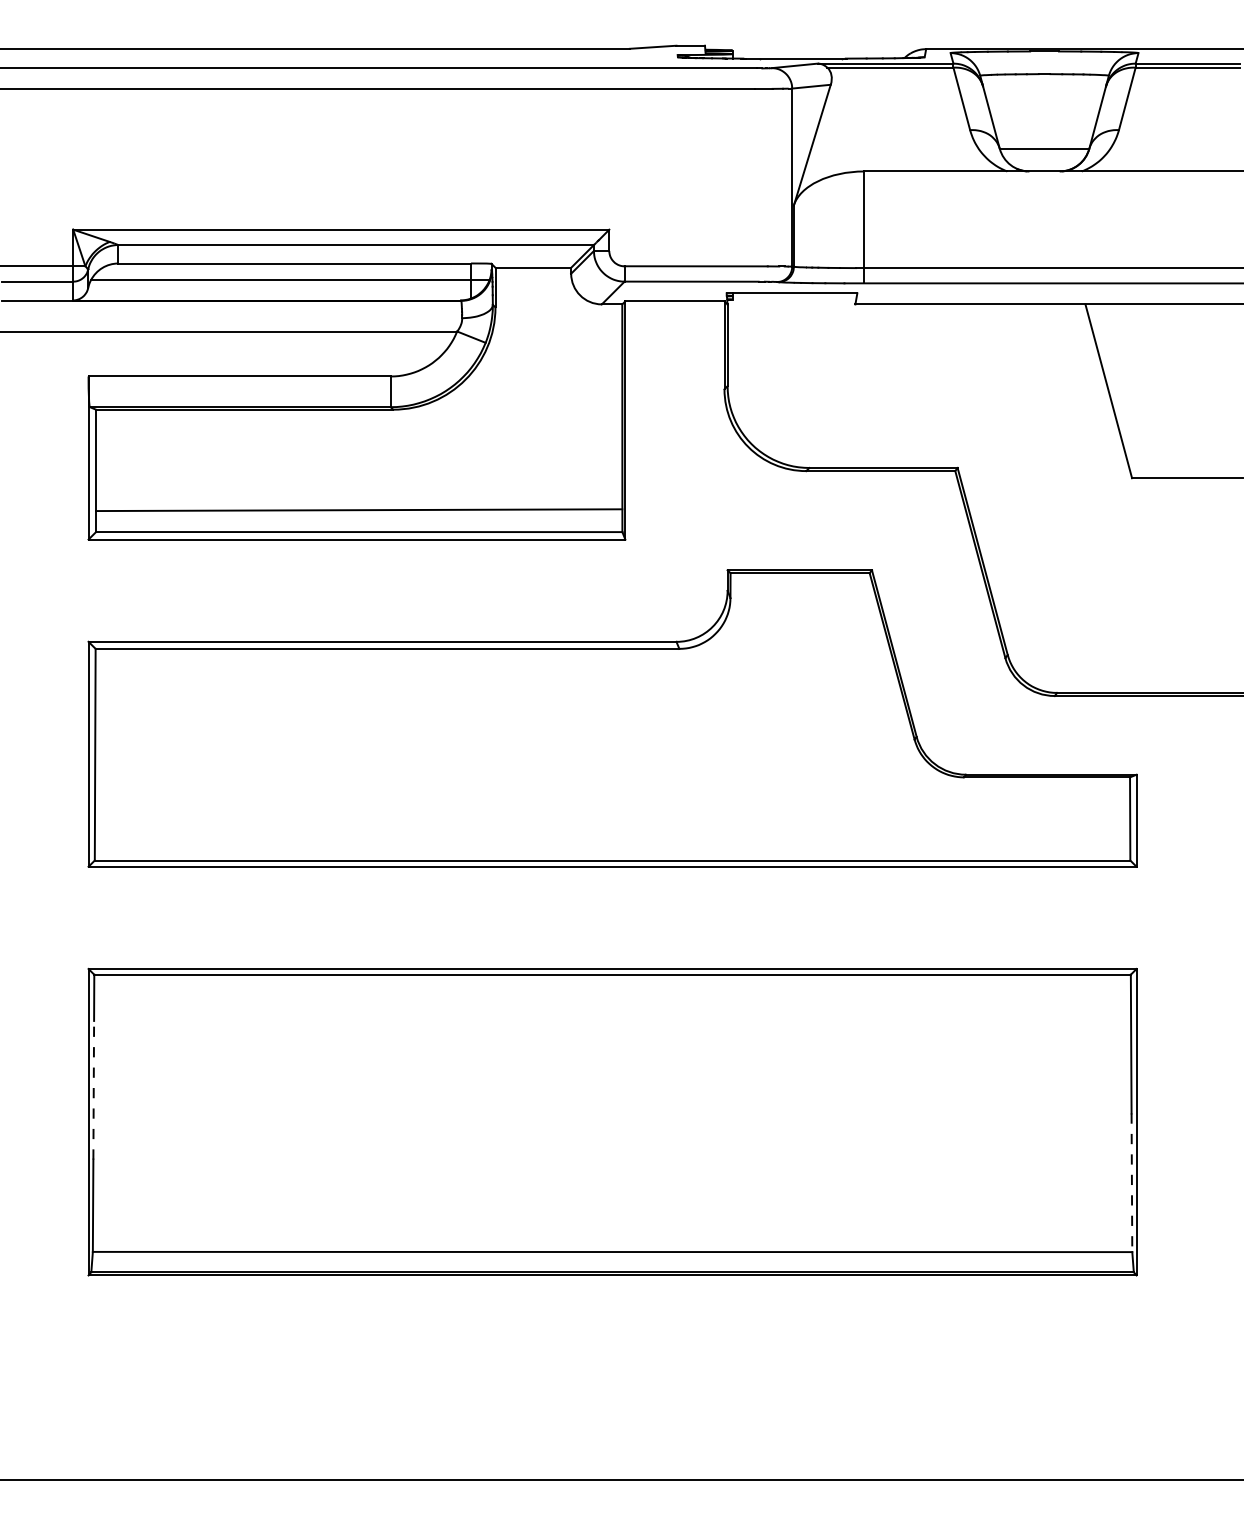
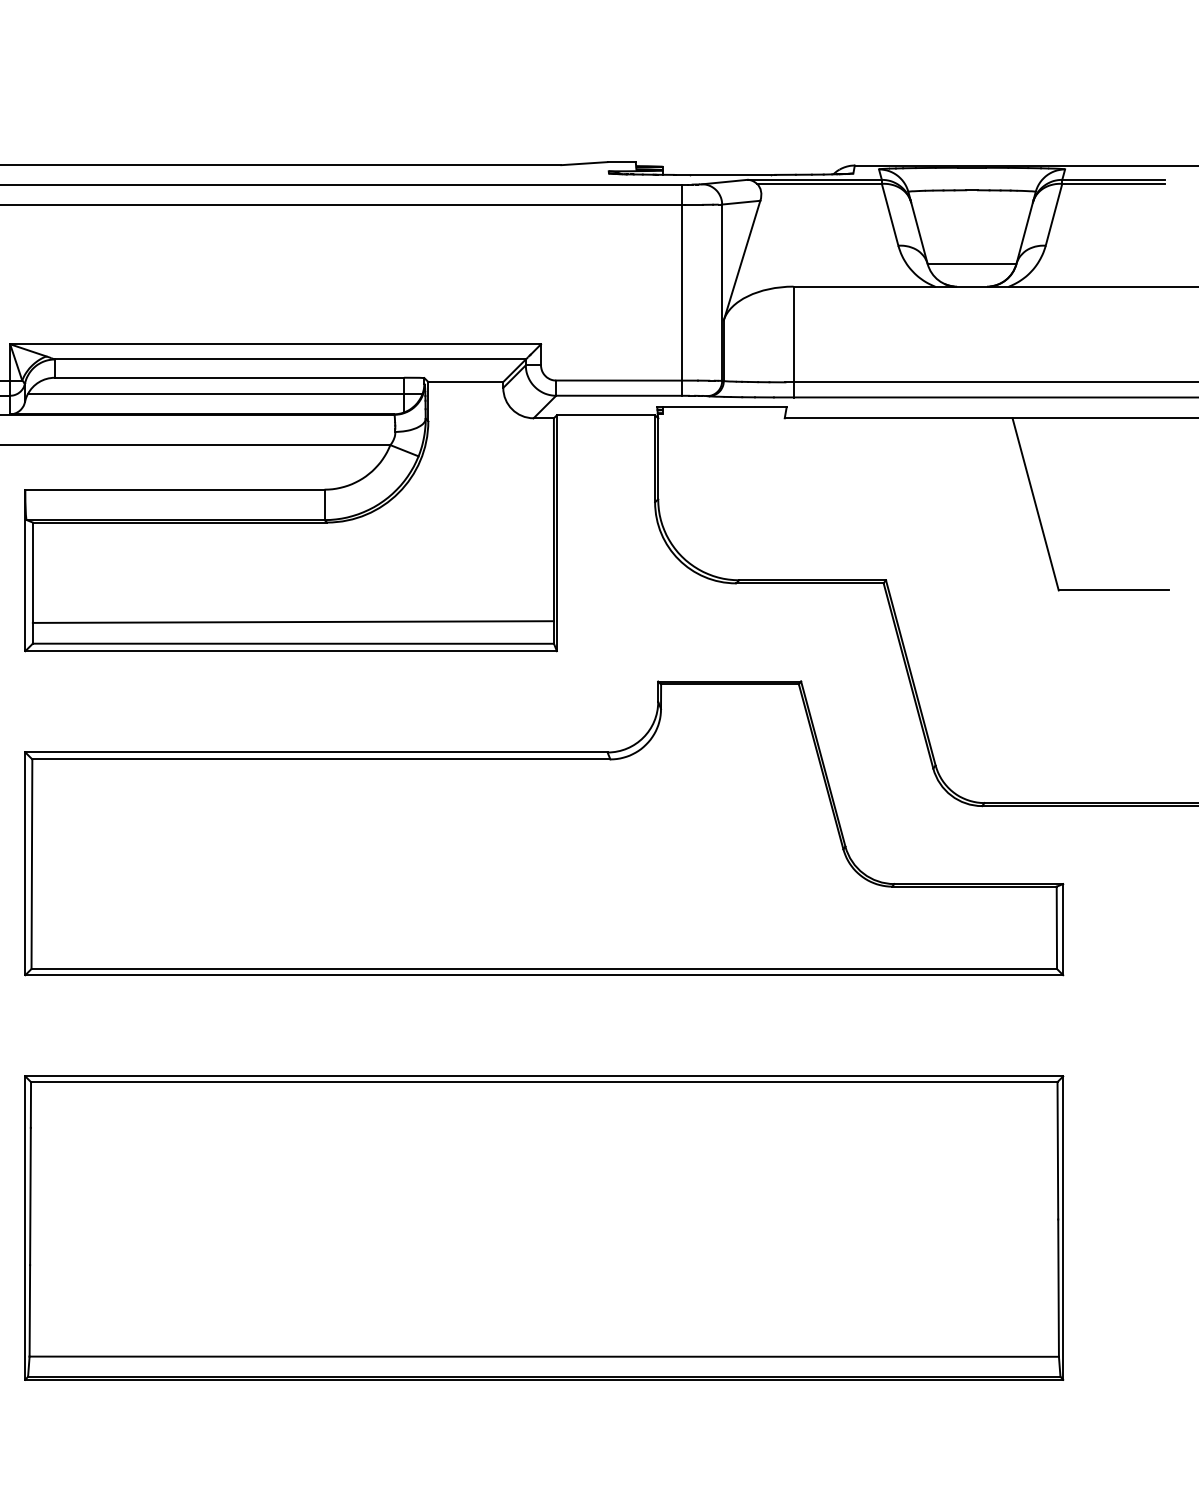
line: (751, 174) -> (681, 289), added
line: (93, 1089) -> (30, 1195), dashed -> solid
line: (1131, 1183) -> (1058, 1288), dashed -> solid

